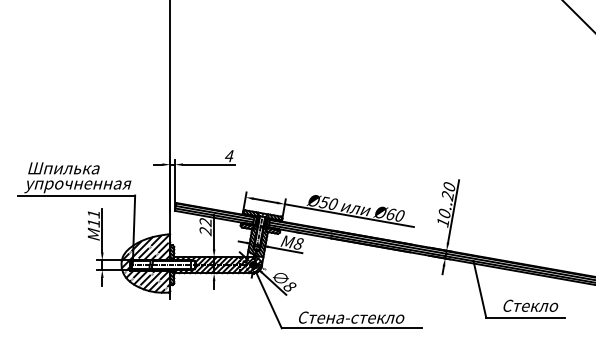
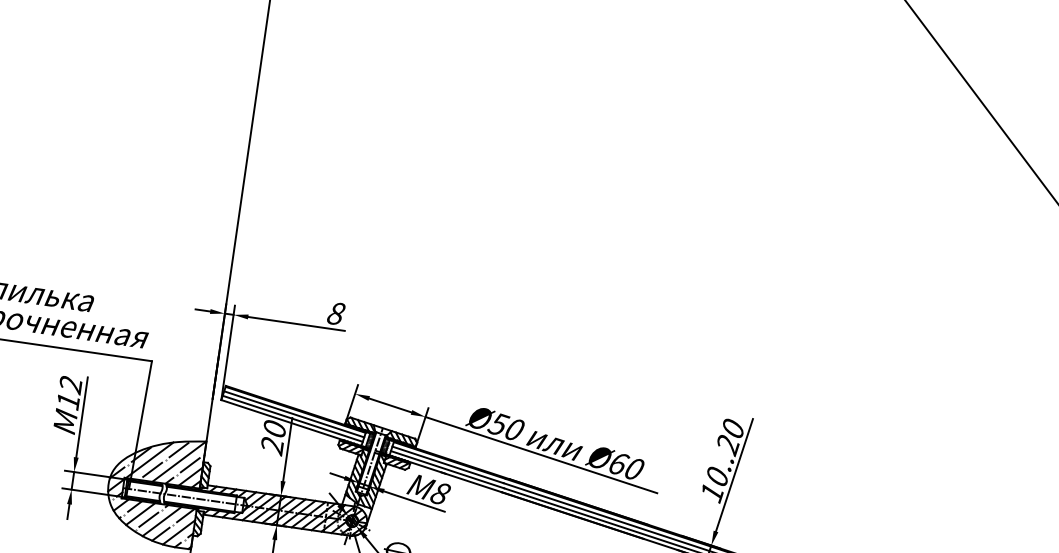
text: (229, 156) -> (336, 314), 4 -> 8
text: (93, 214) -> (70, 385), 11 -> 12
text: (205, 222) -> (274, 429), 22 -> 20

